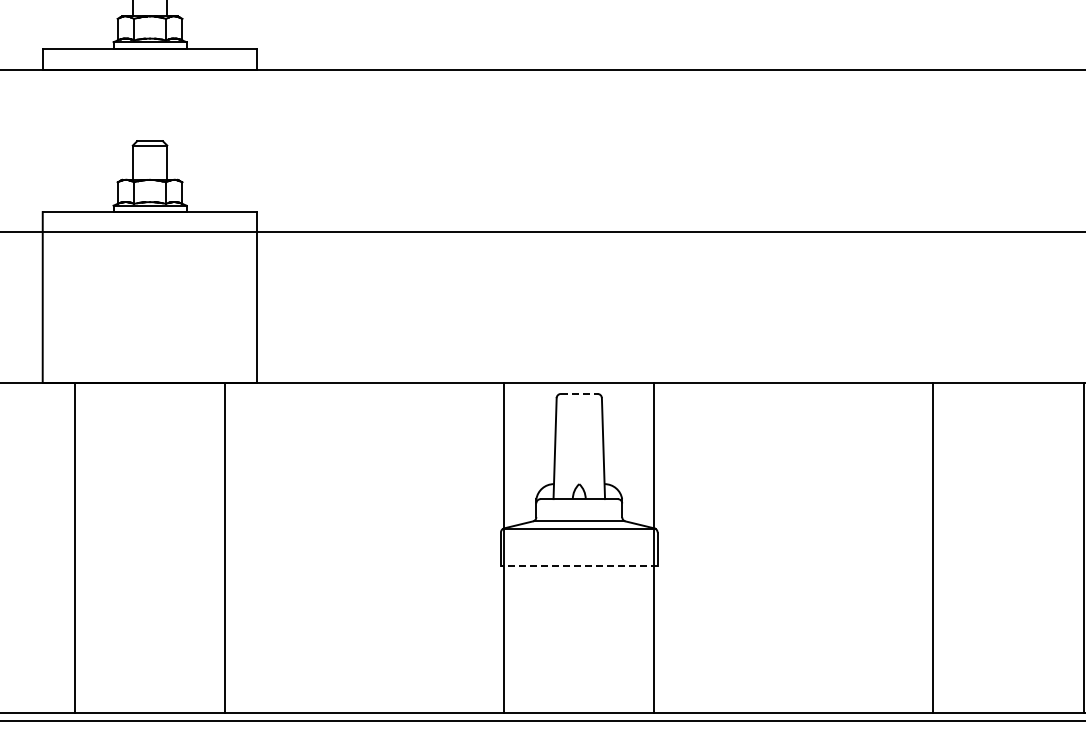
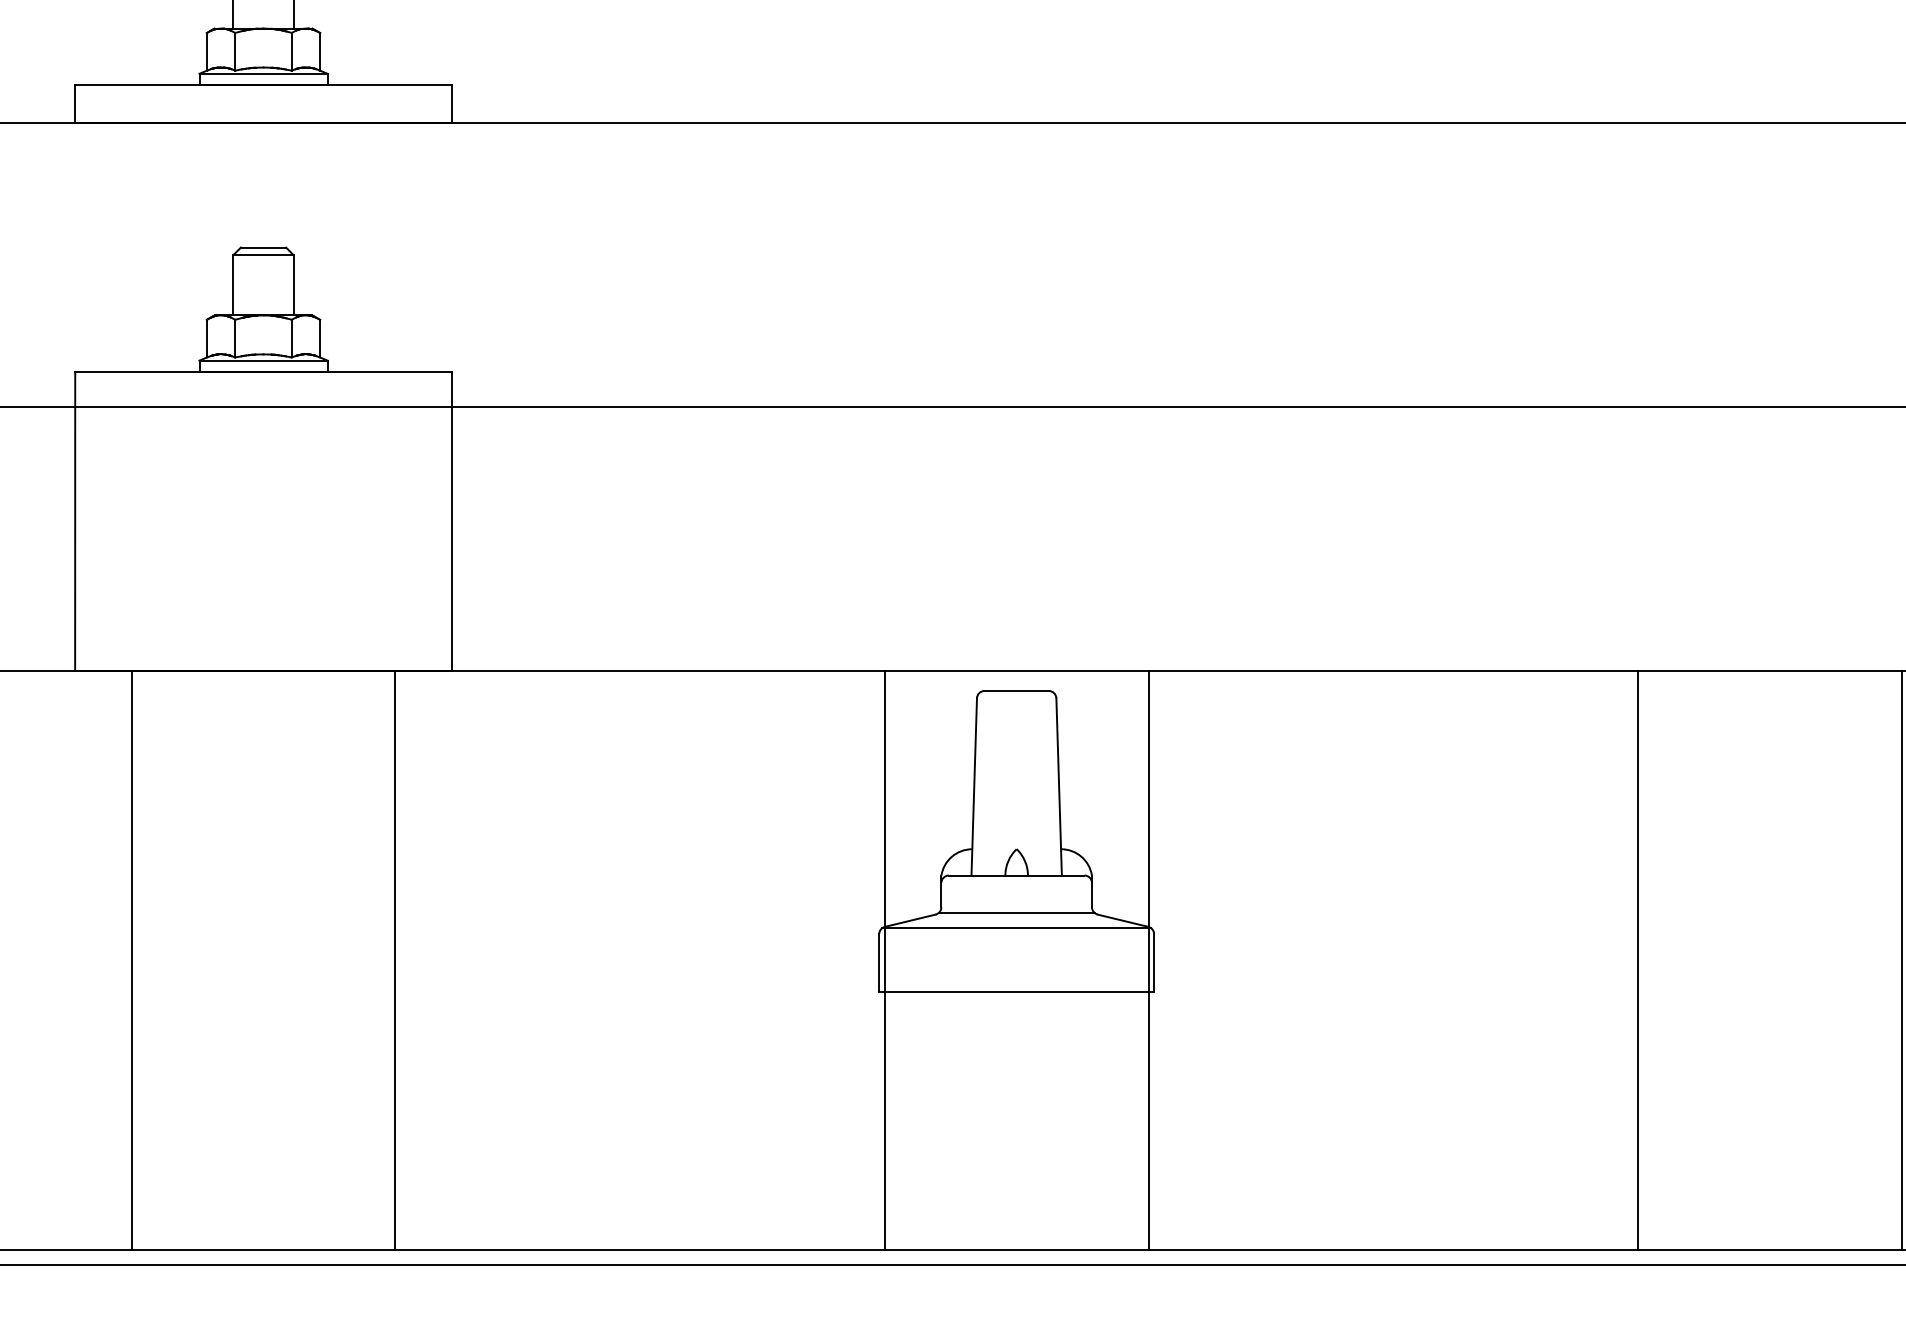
line: (579, 393) -> (1017, 690), dashed -> solid
line: (578, 565) -> (1015, 992), dashed -> solid

